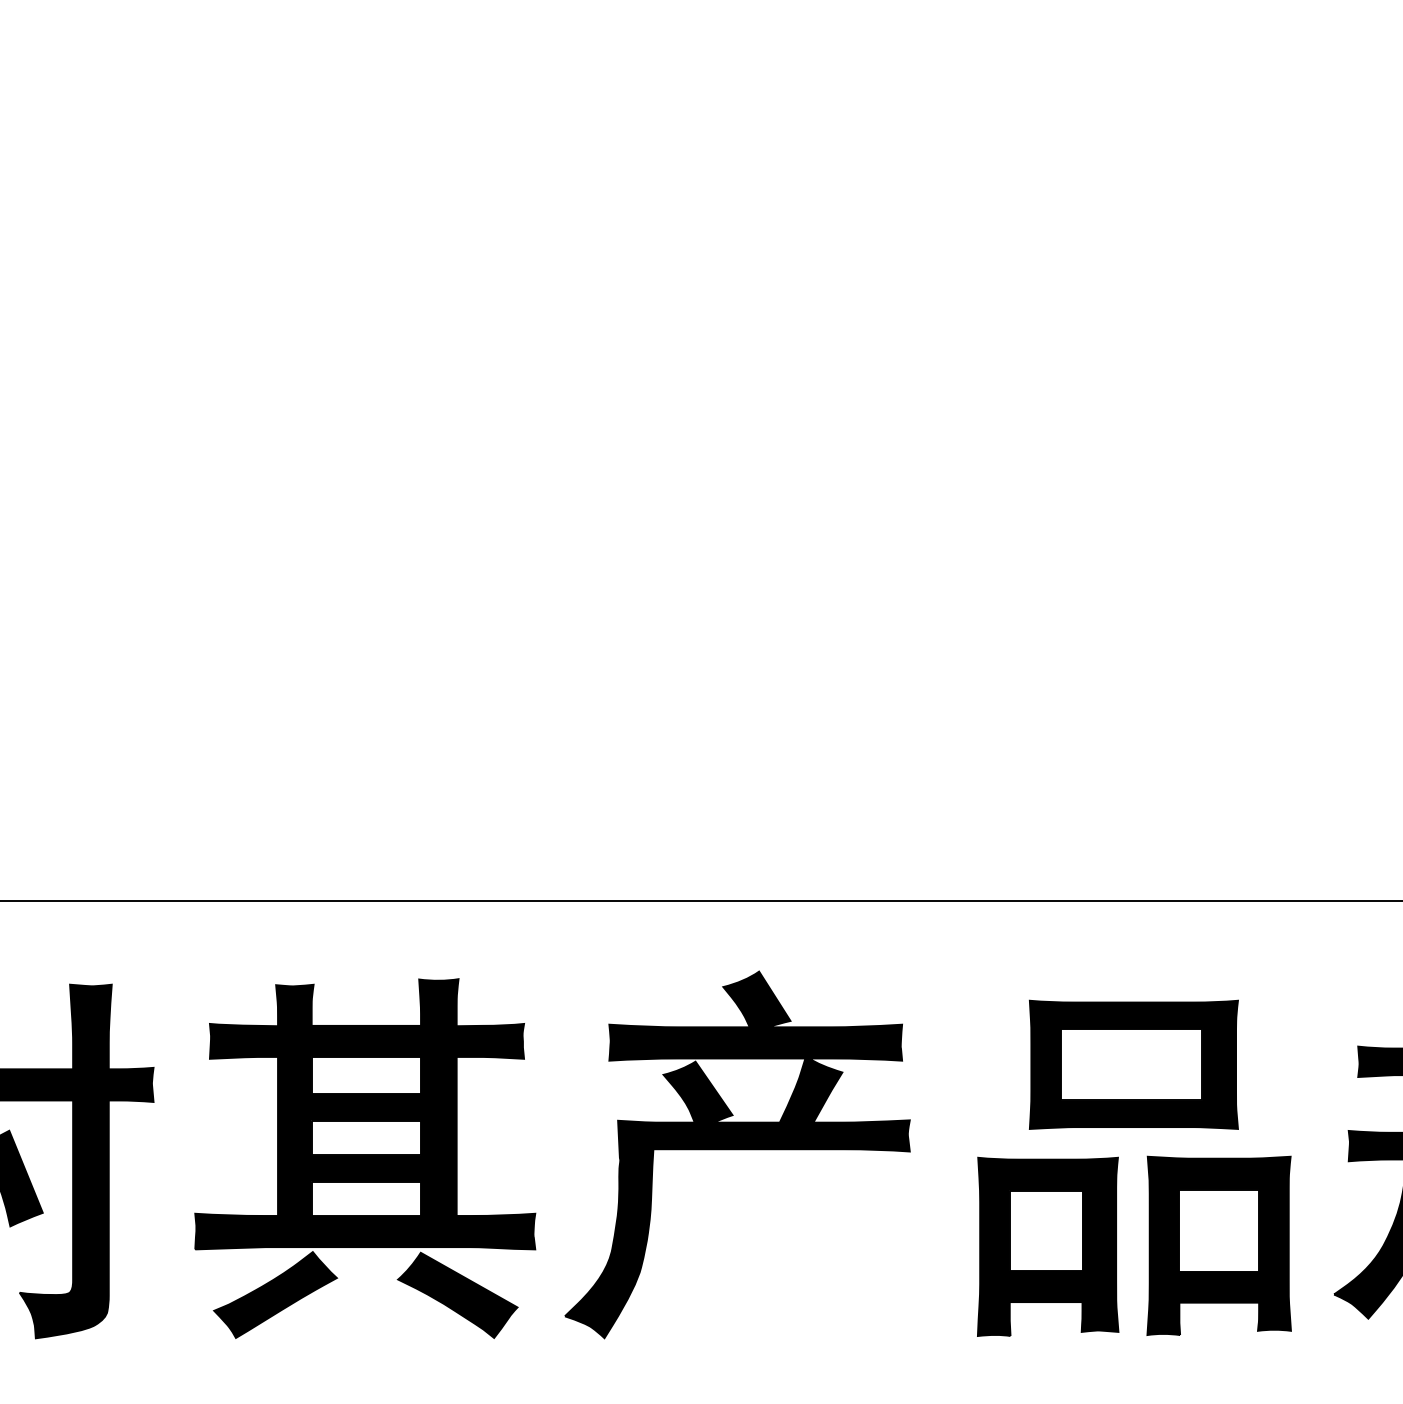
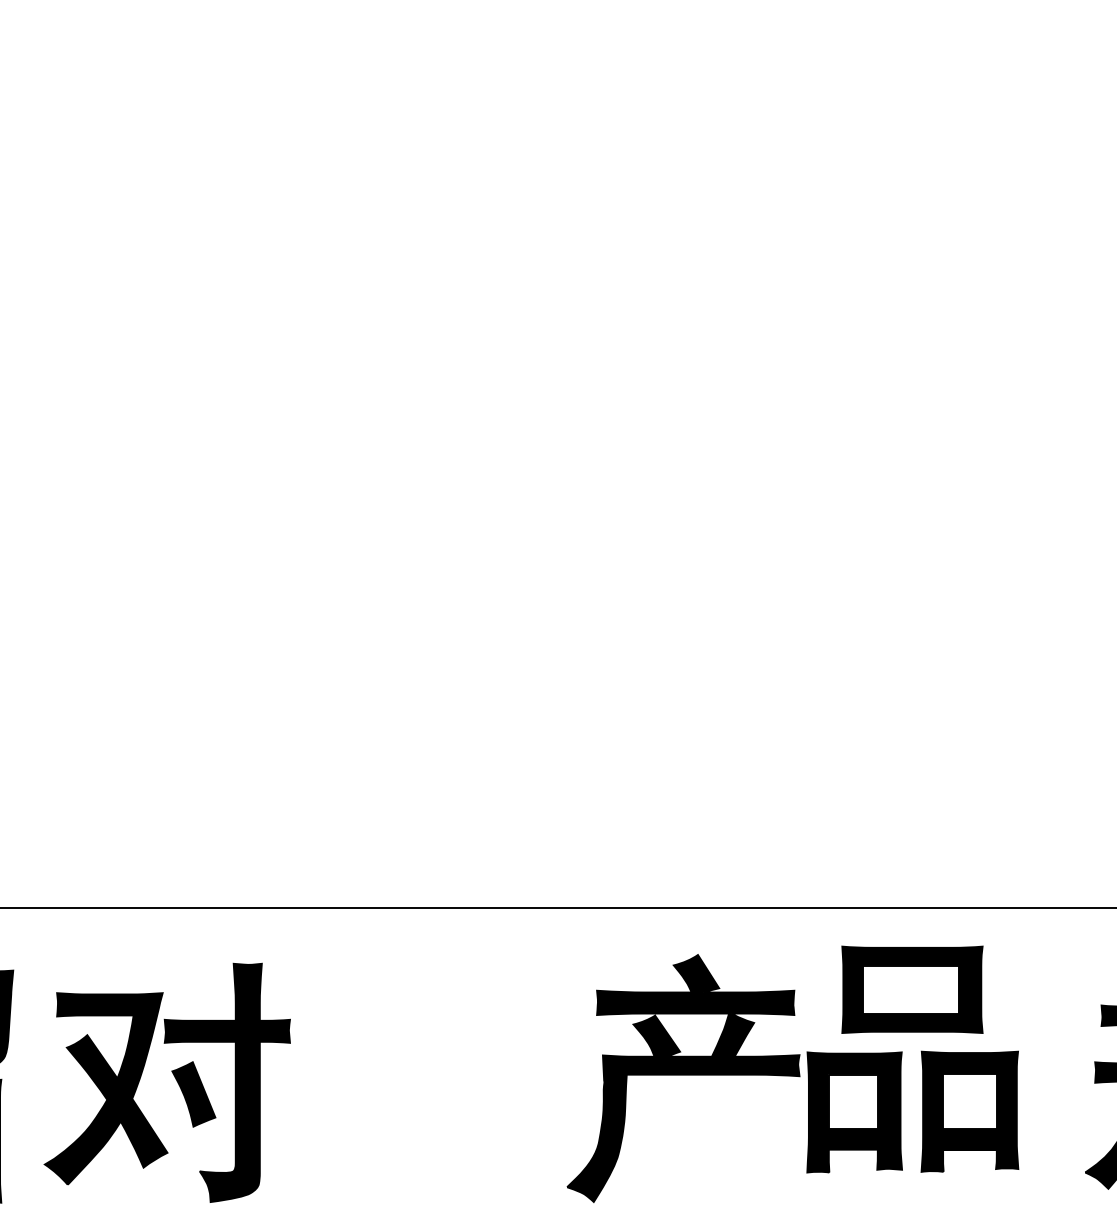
part: (365, 1157) -> (432, 1080), removed
part: (1147, 1168) -> (921, 1059), moved

